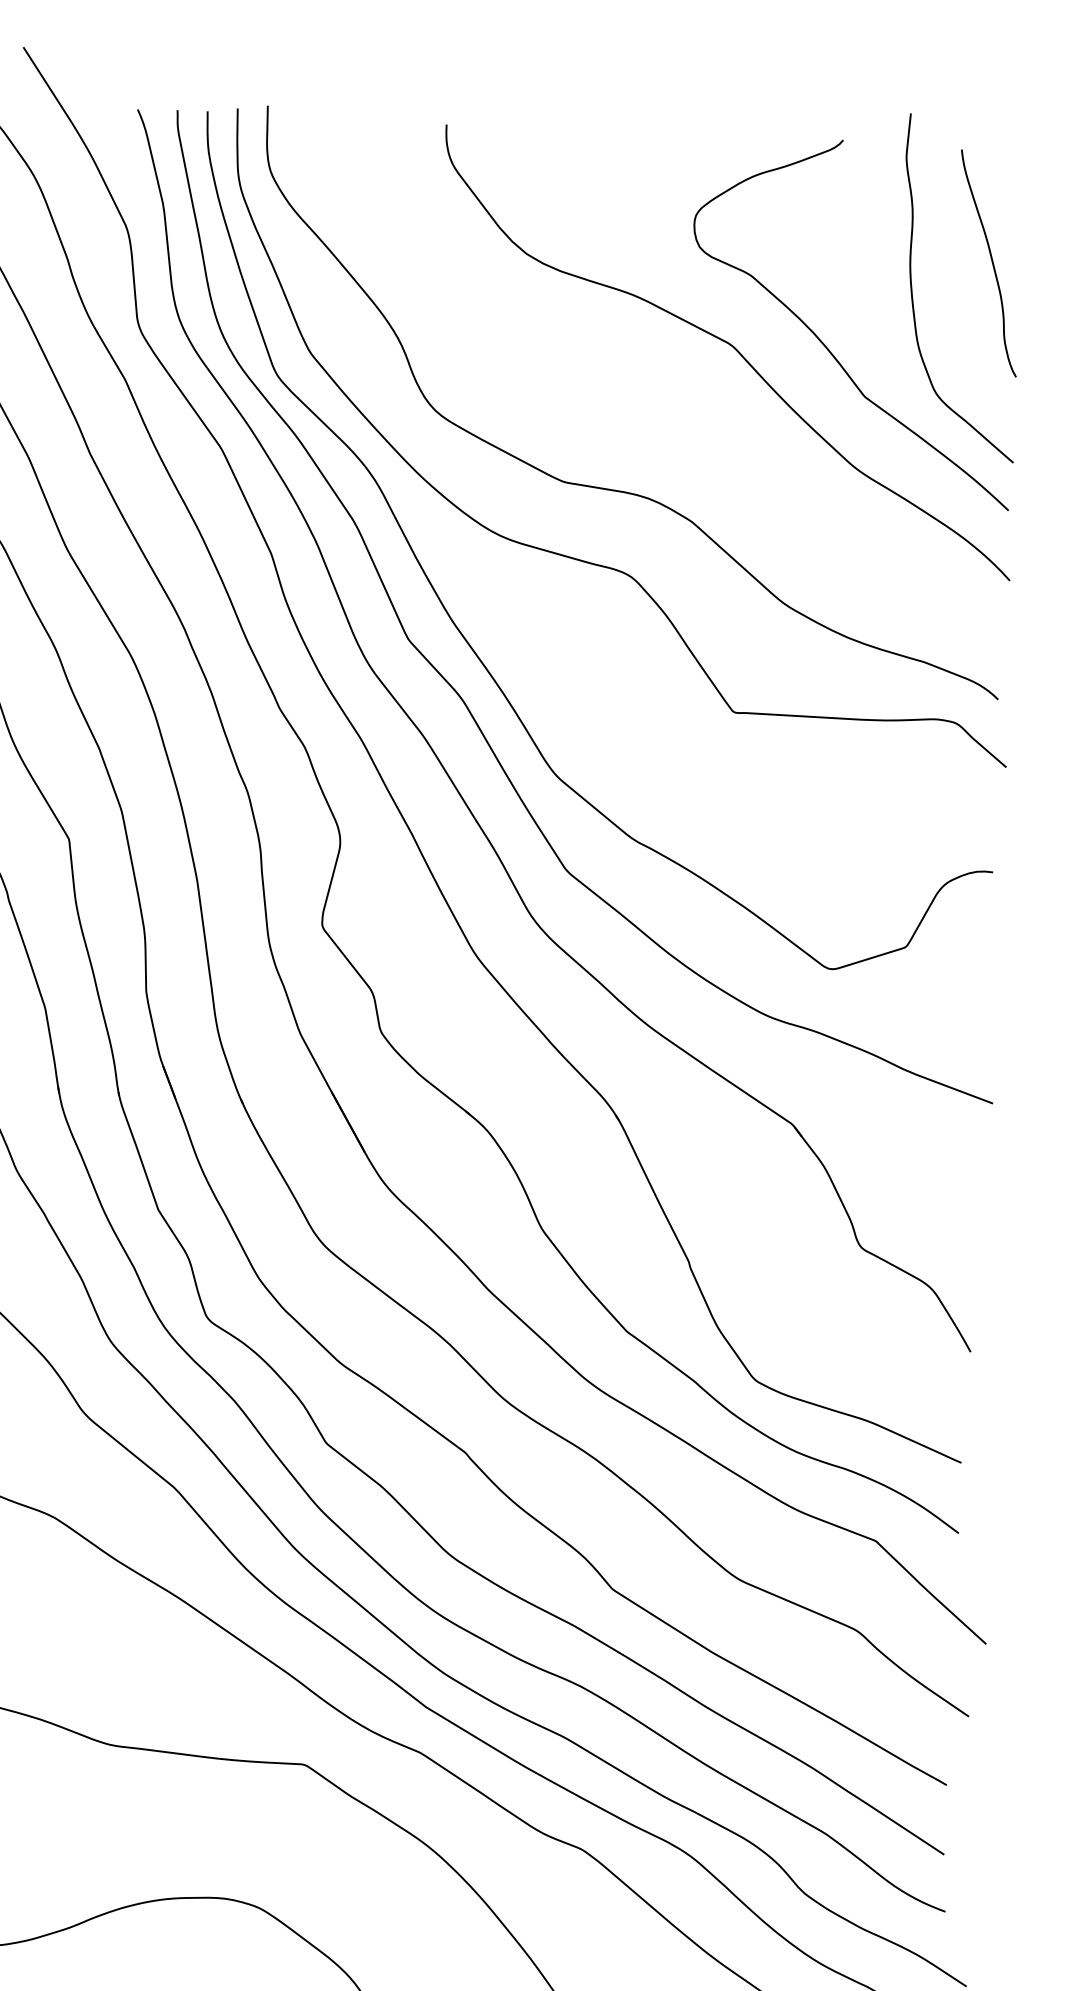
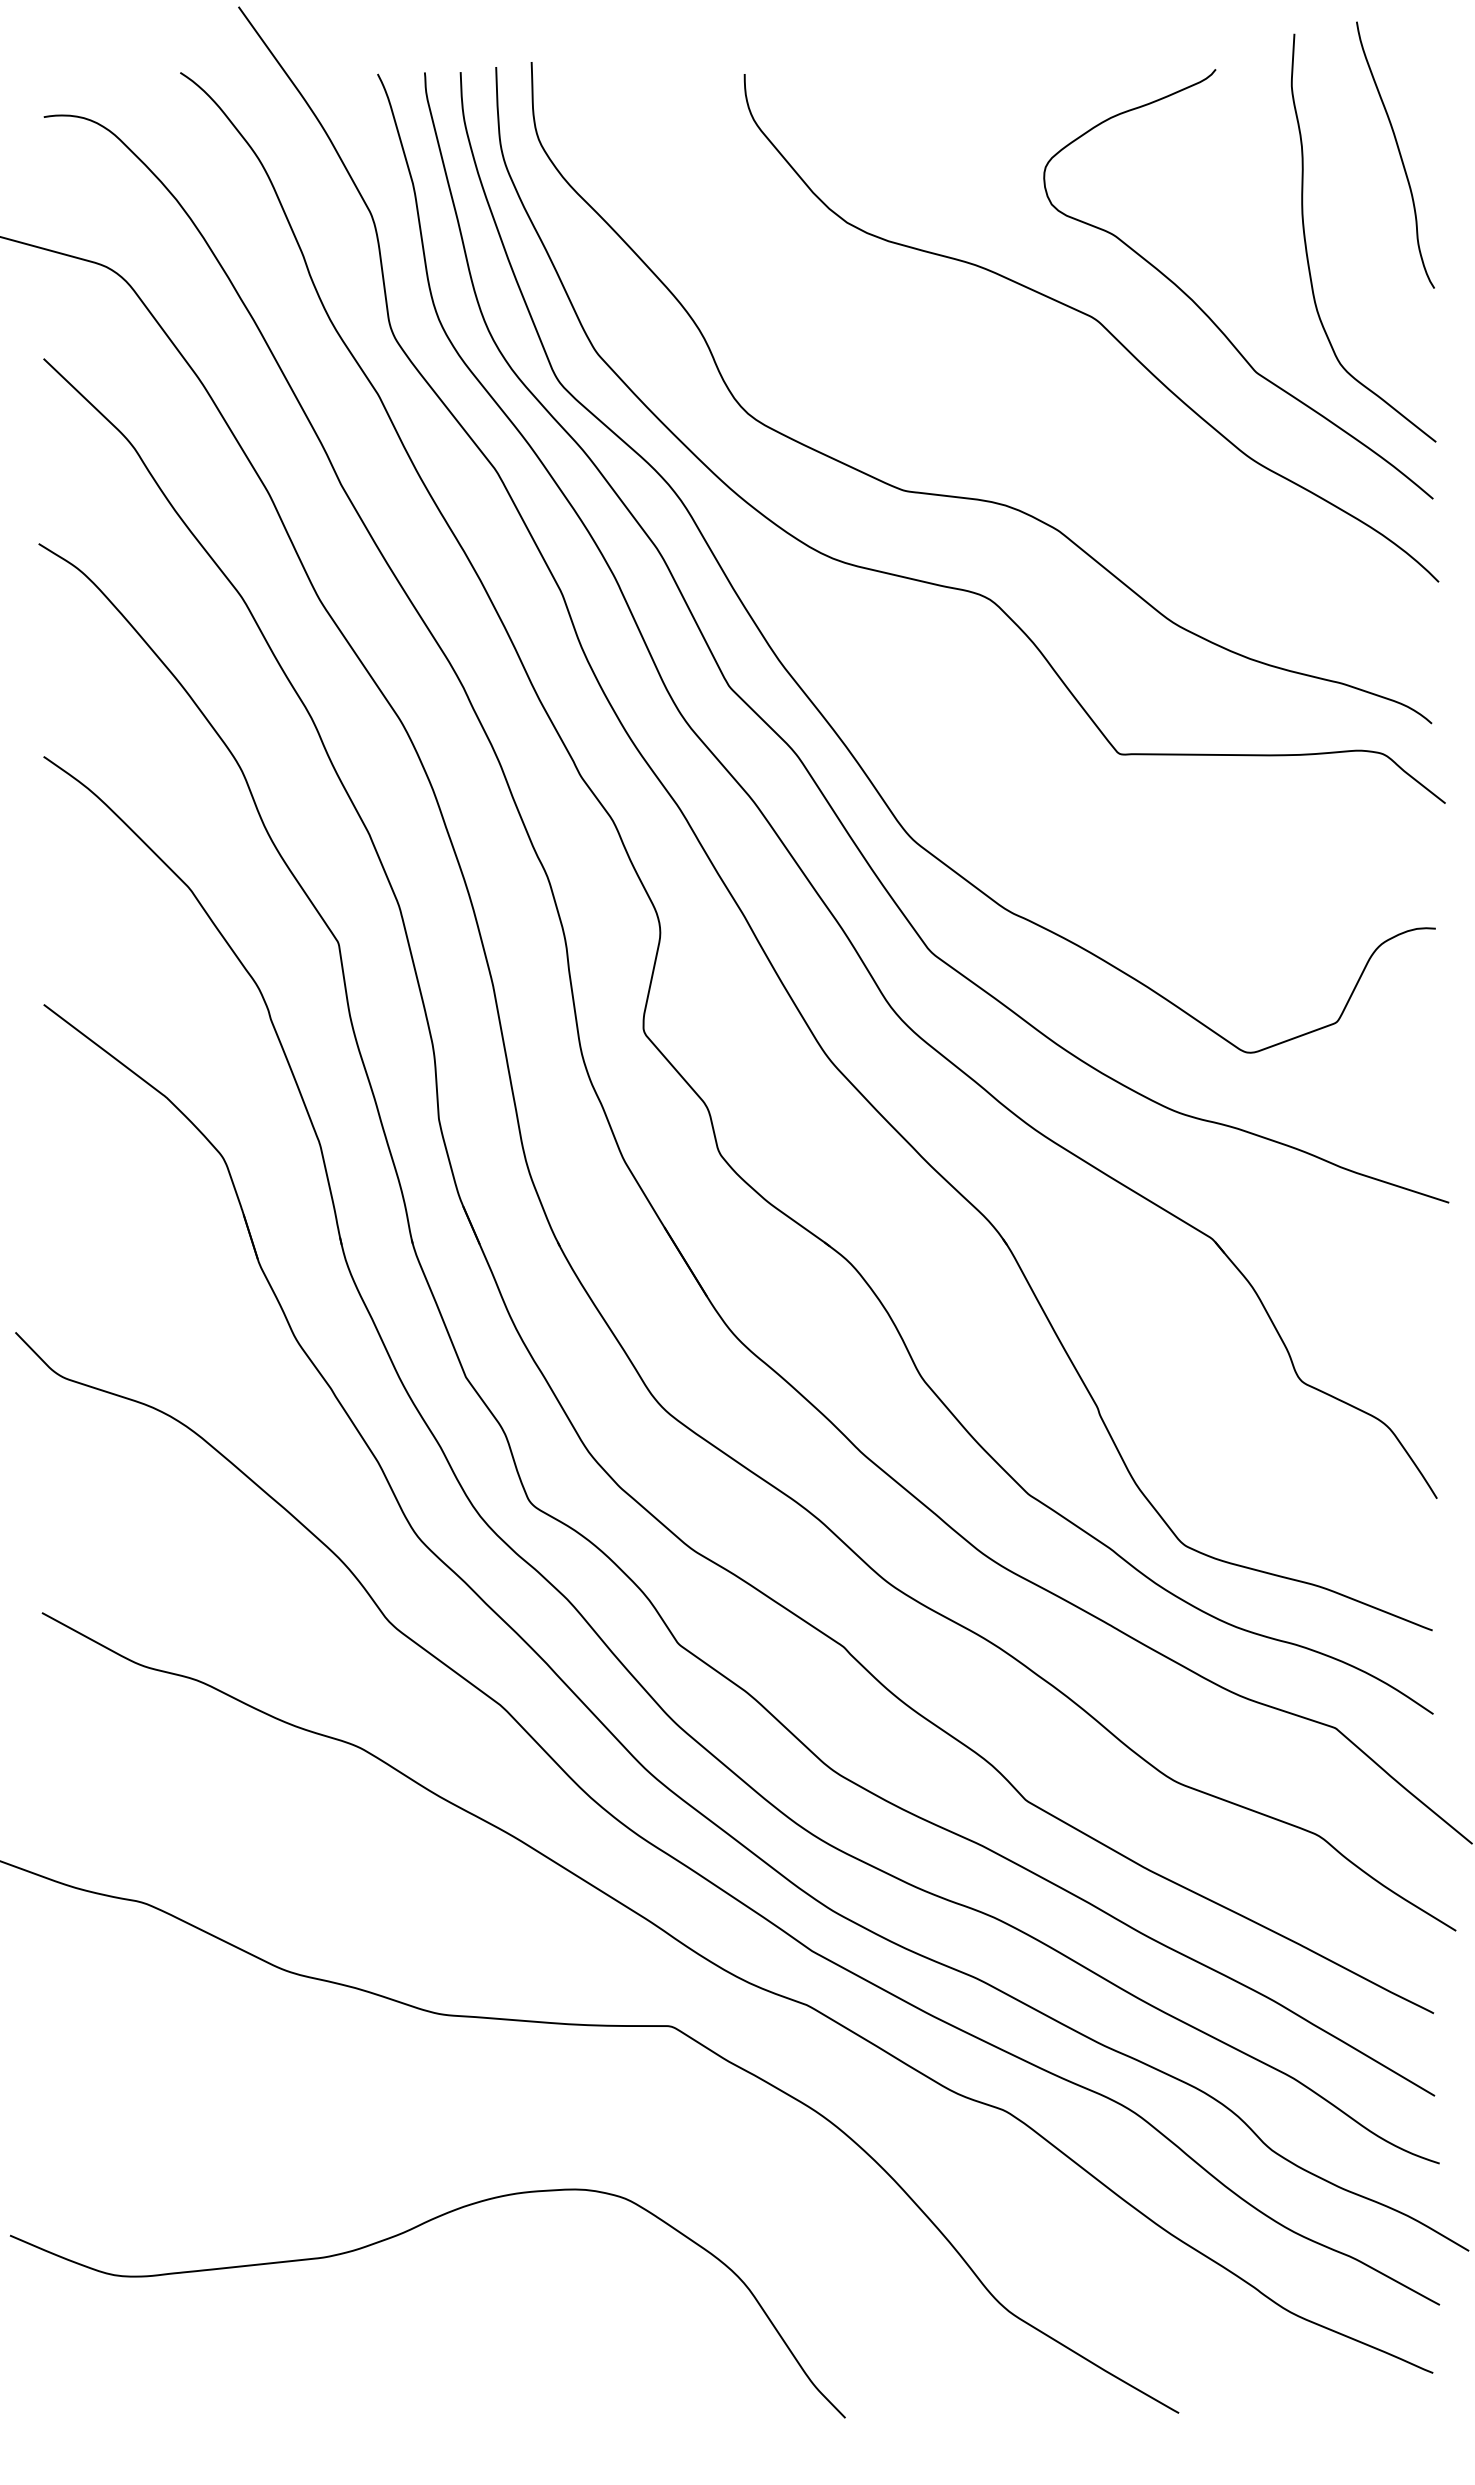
curve: (991, 261) -> (1398, 152), moved

